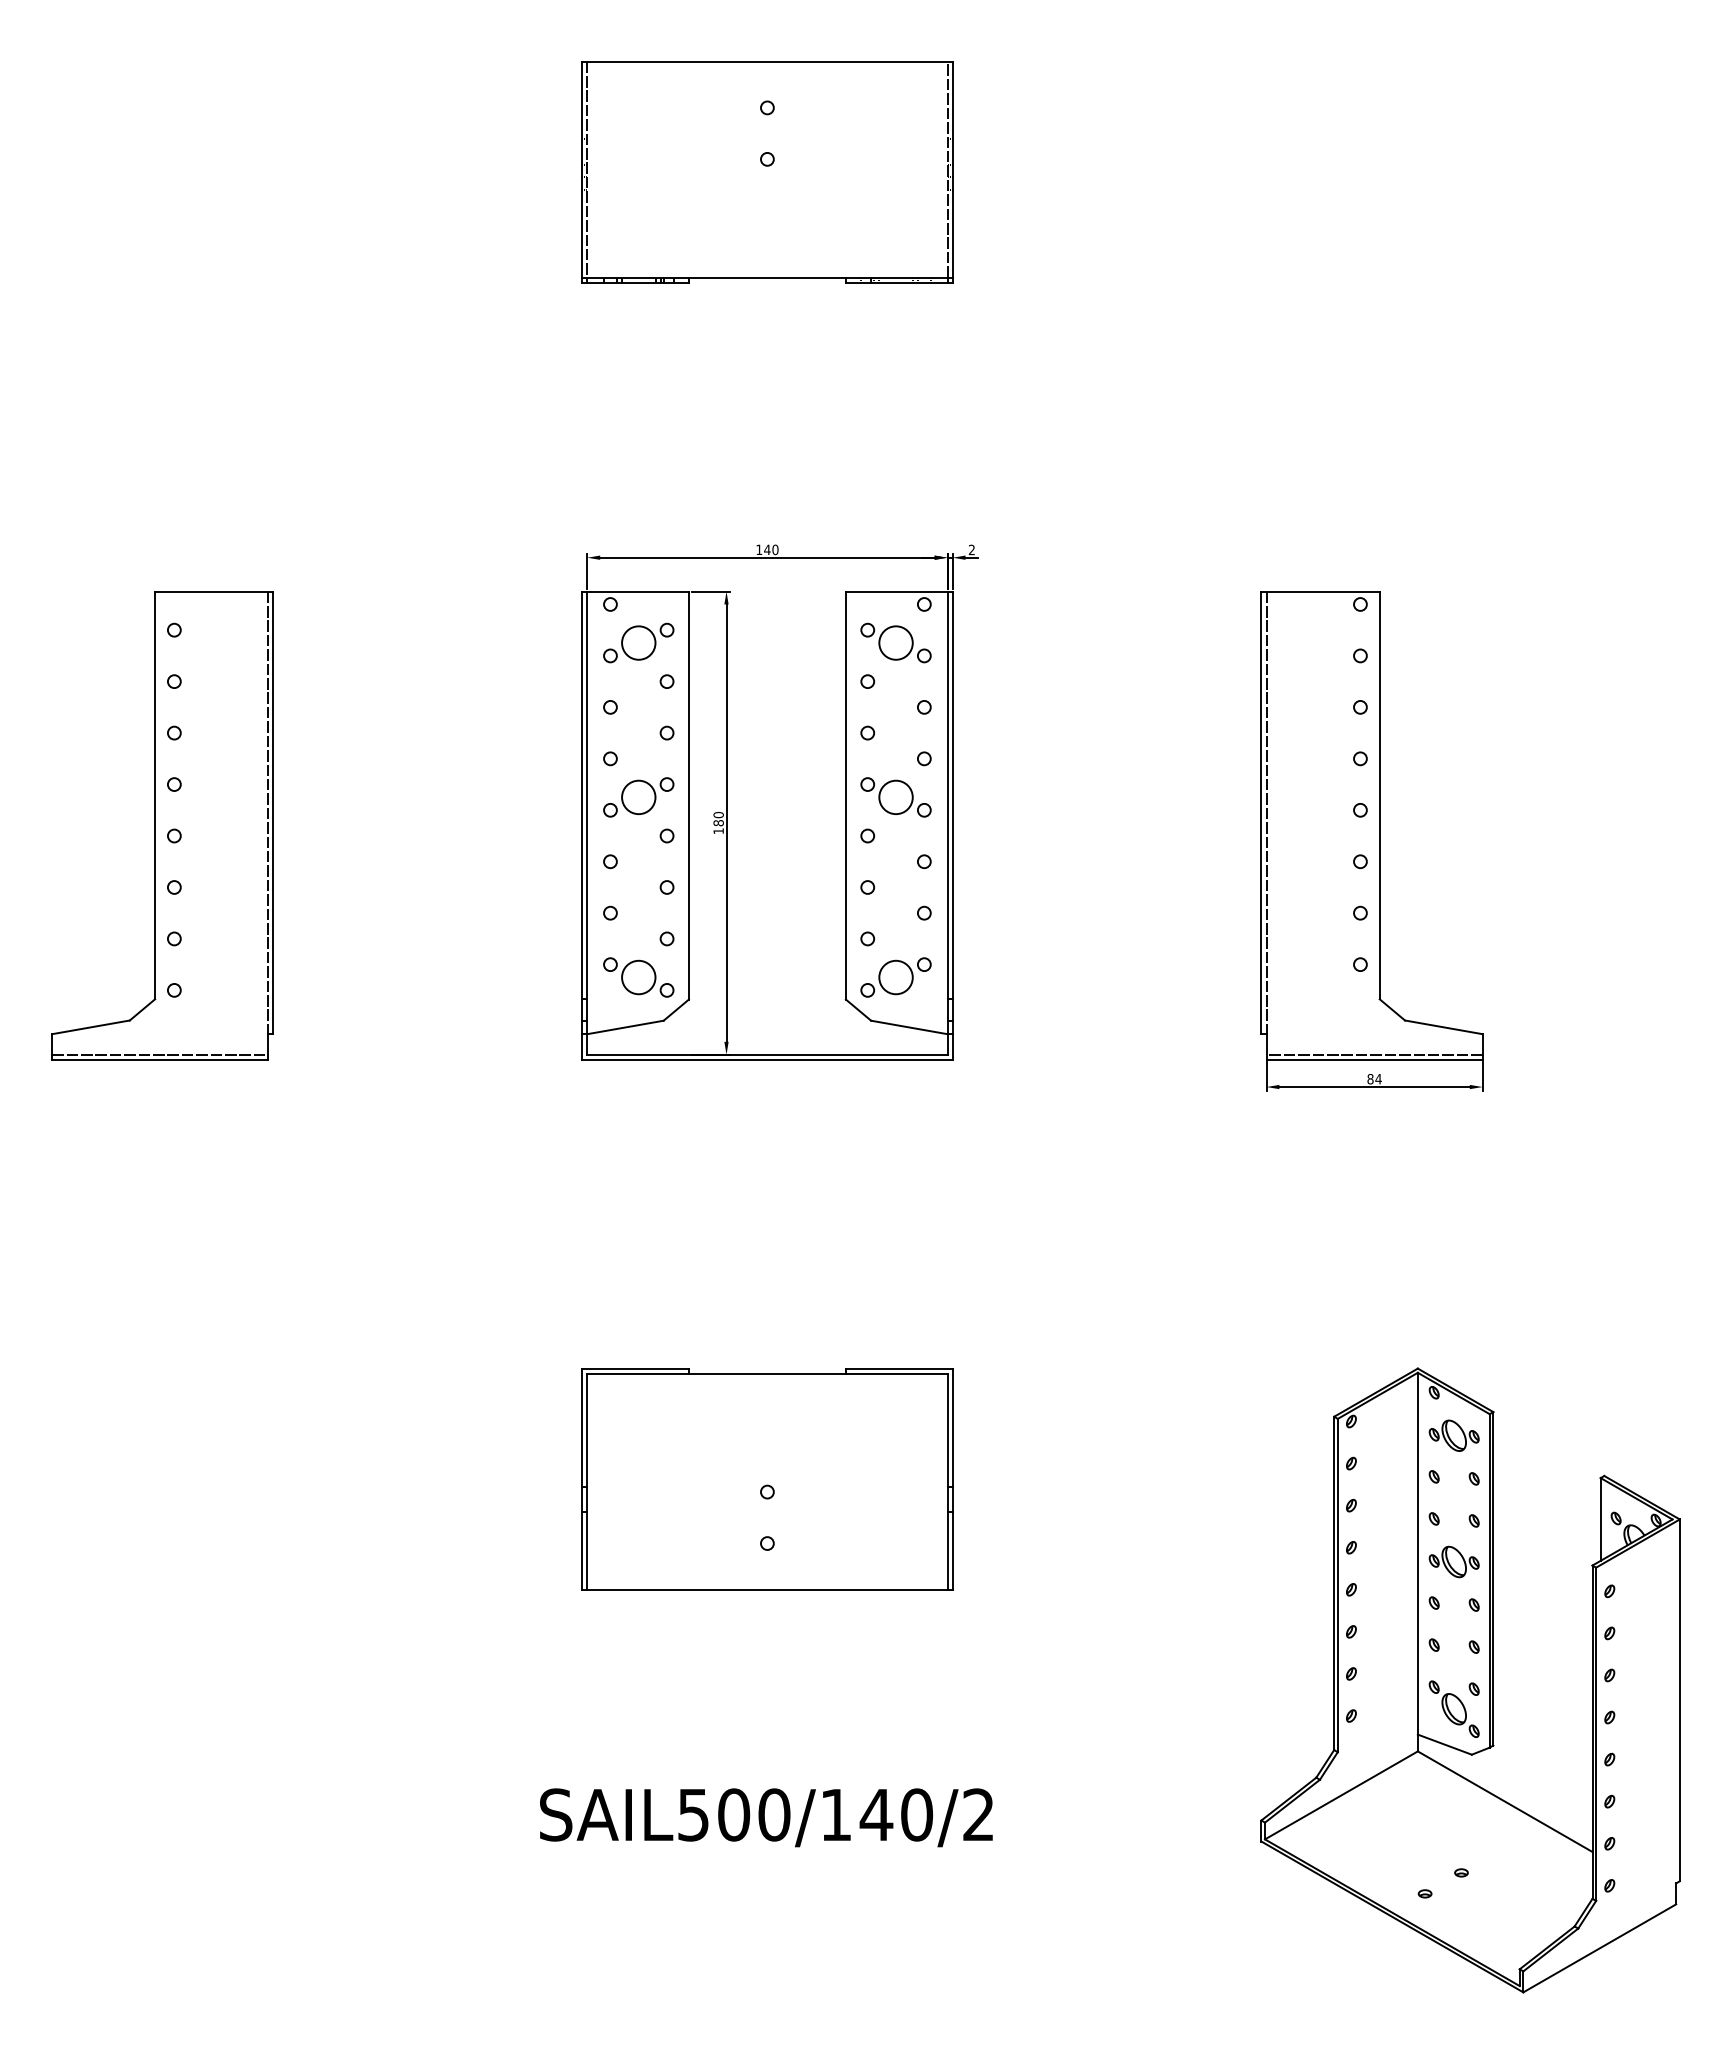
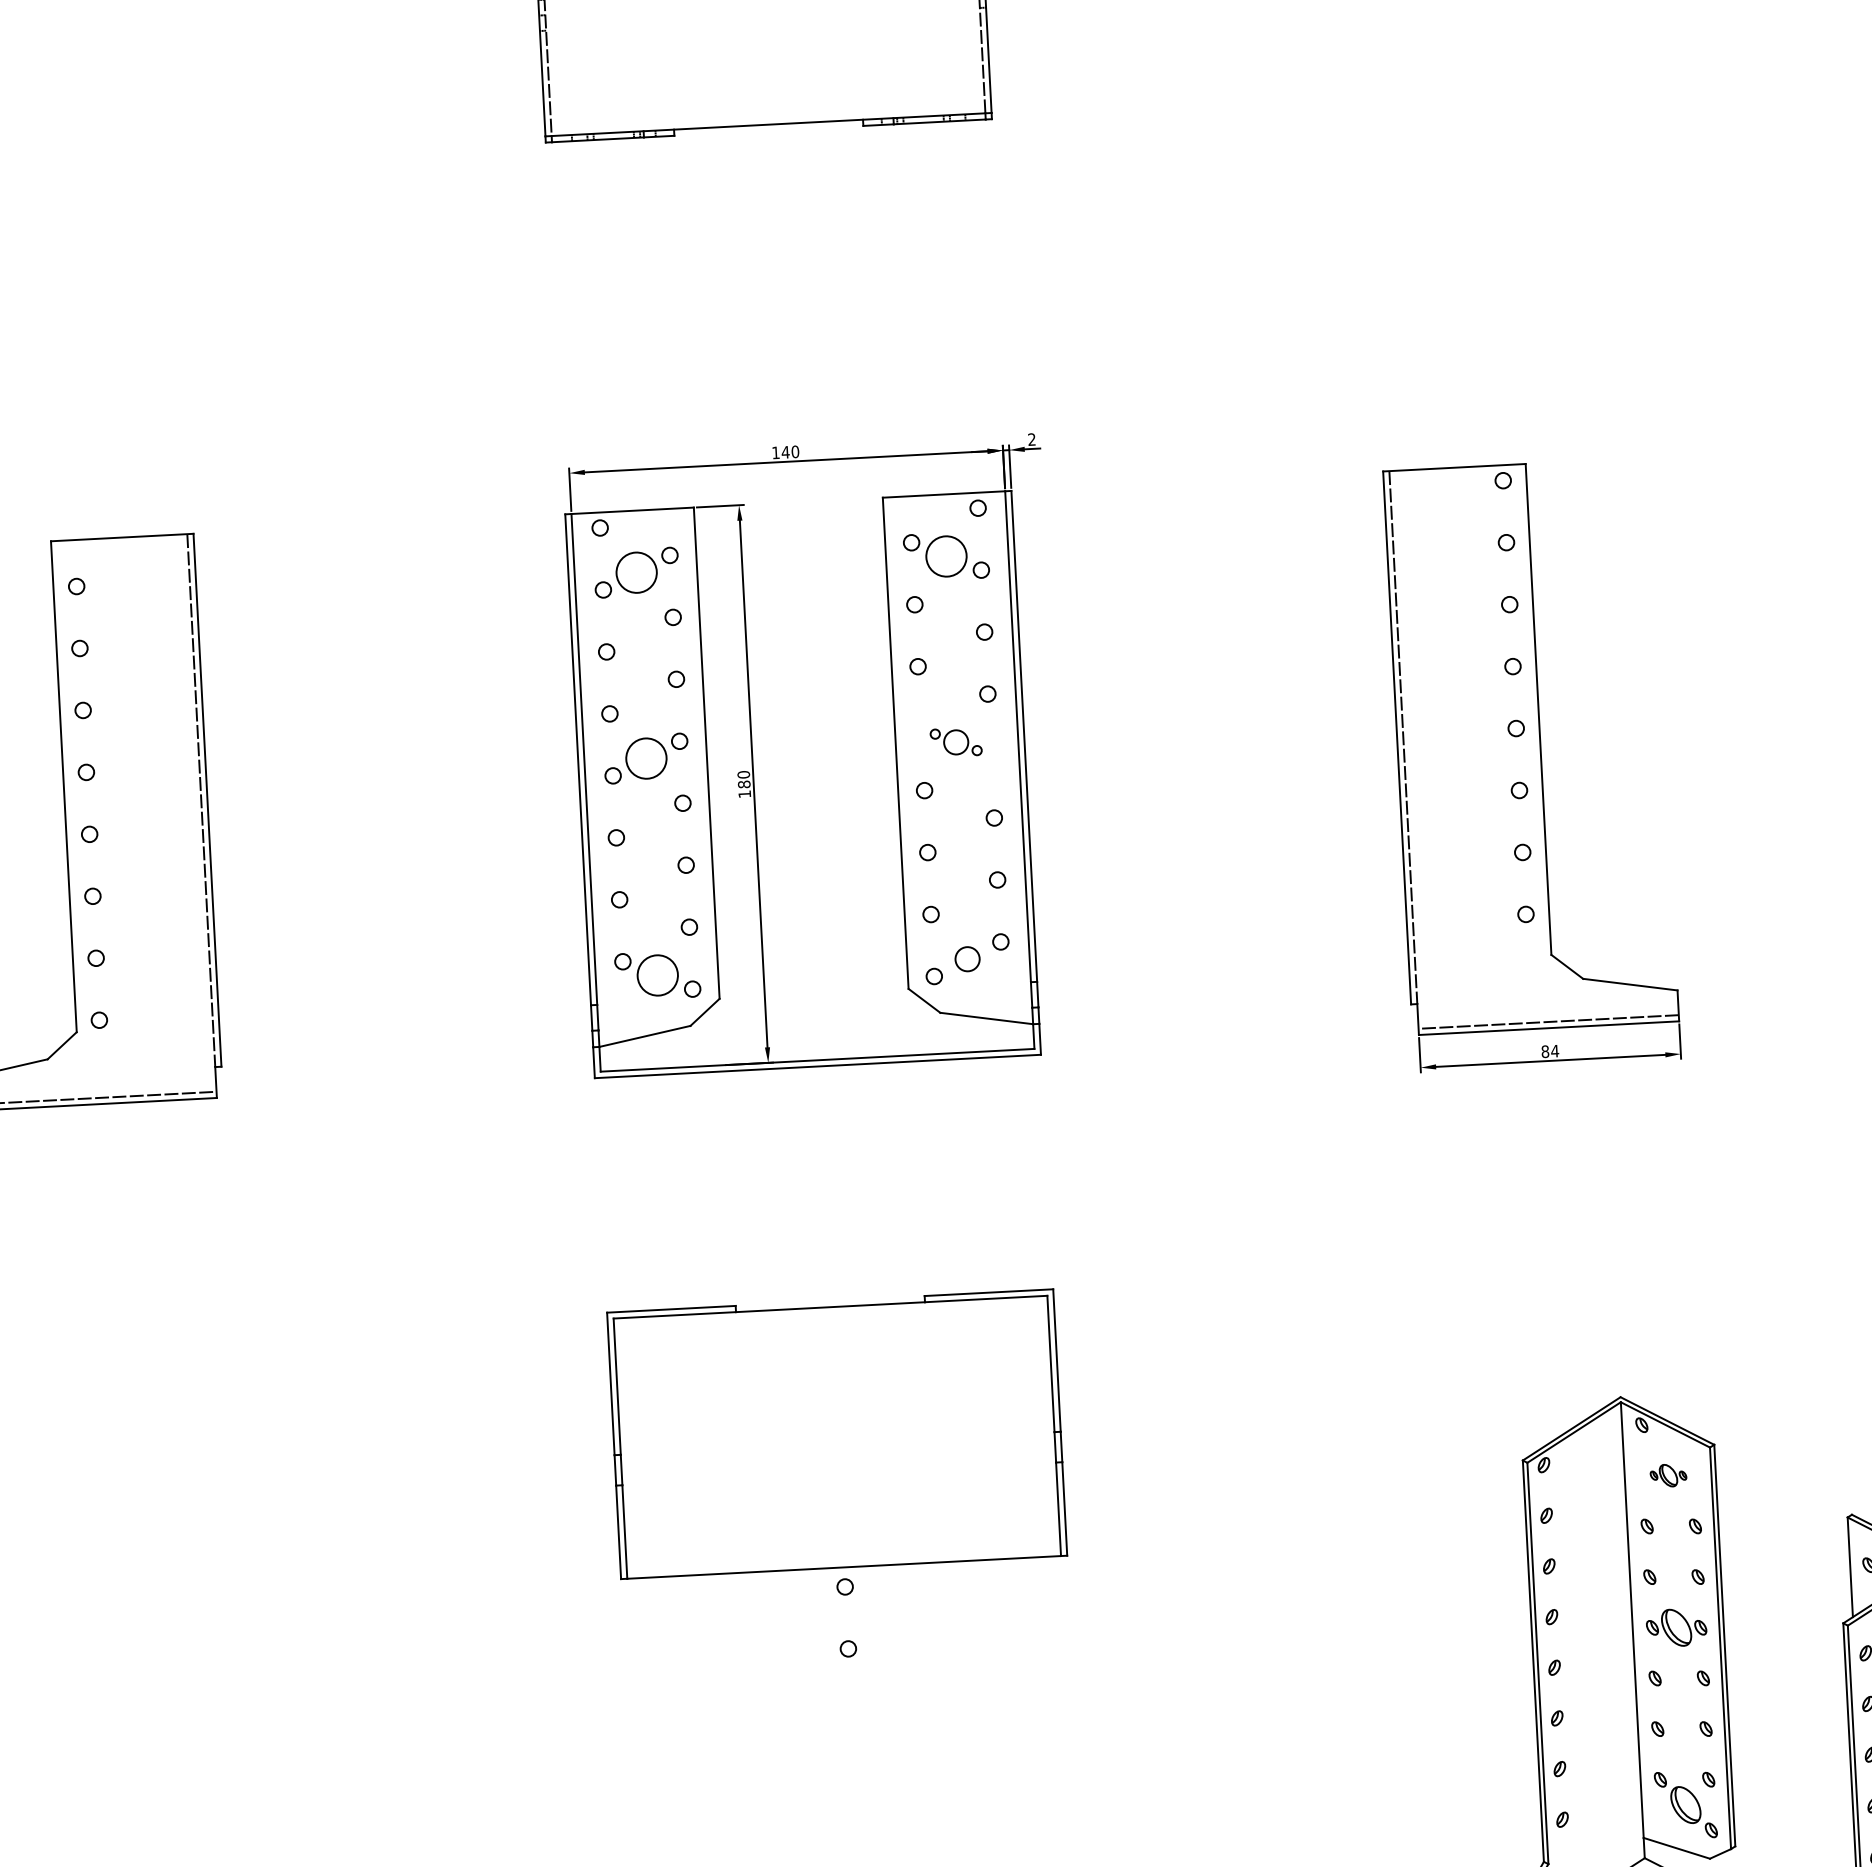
part: (895, 797) -> (955, 742), size x0.6
circle: (895, 977) -> (966, 959), size x0.6
part: (1453, 1435) -> (1667, 1475), size x0.6
part: (767, 1479) -> (837, 1434), moved

